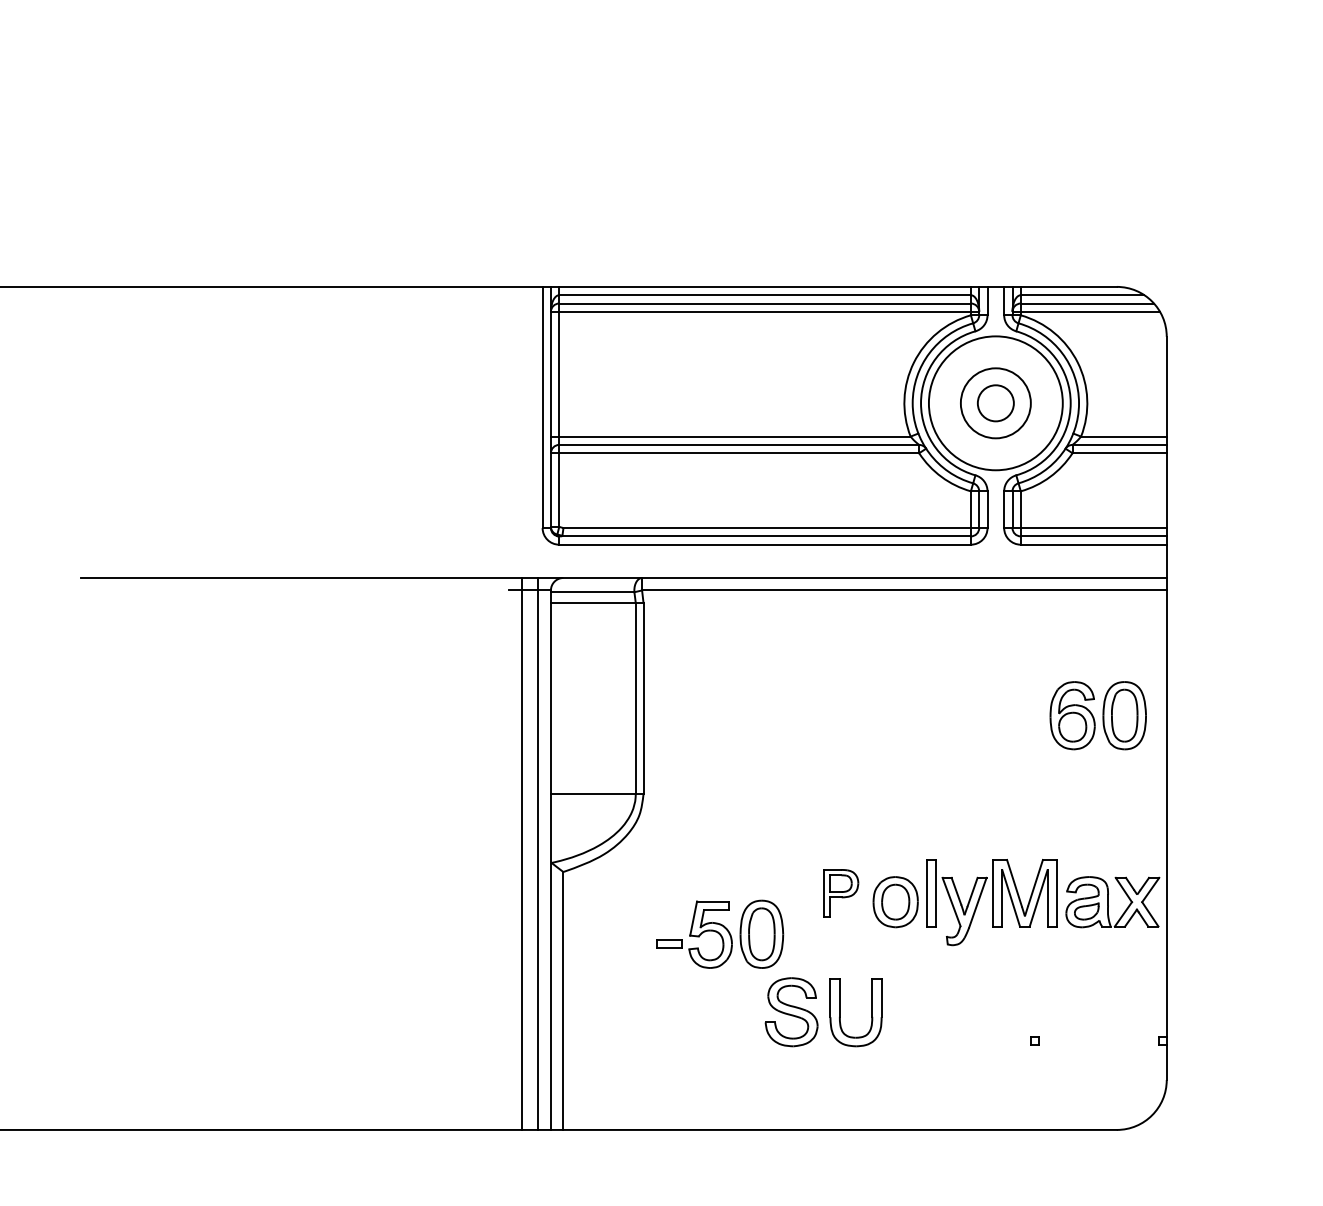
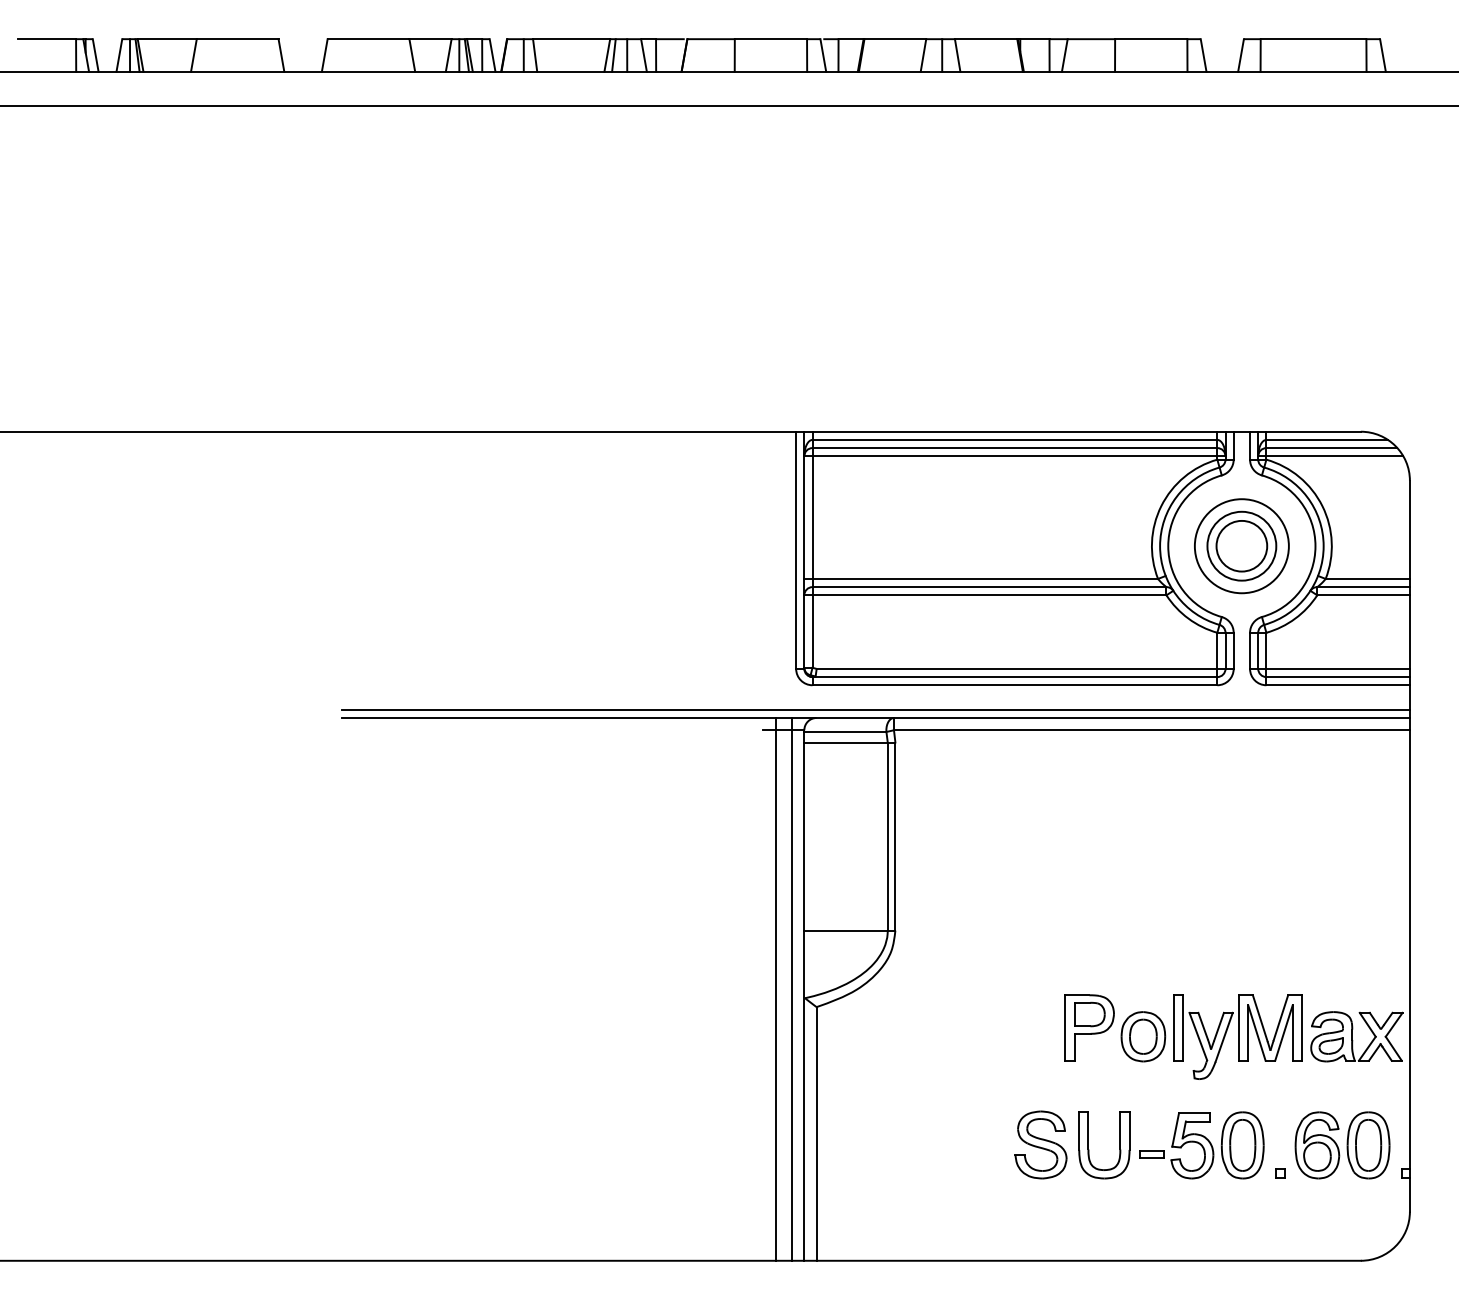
circle: (995, 402) -> (1241, 545), size x1.43
circle: (995, 403) -> (1241, 546), size x0.71
line: (623, 569) -> (875, 709), added
part: (1098, 715) -> (1342, 1145), moved
part: (840, 892) -> (1089, 1027), size x1.43
part: (719, 934) -> (1201, 1145), moved

